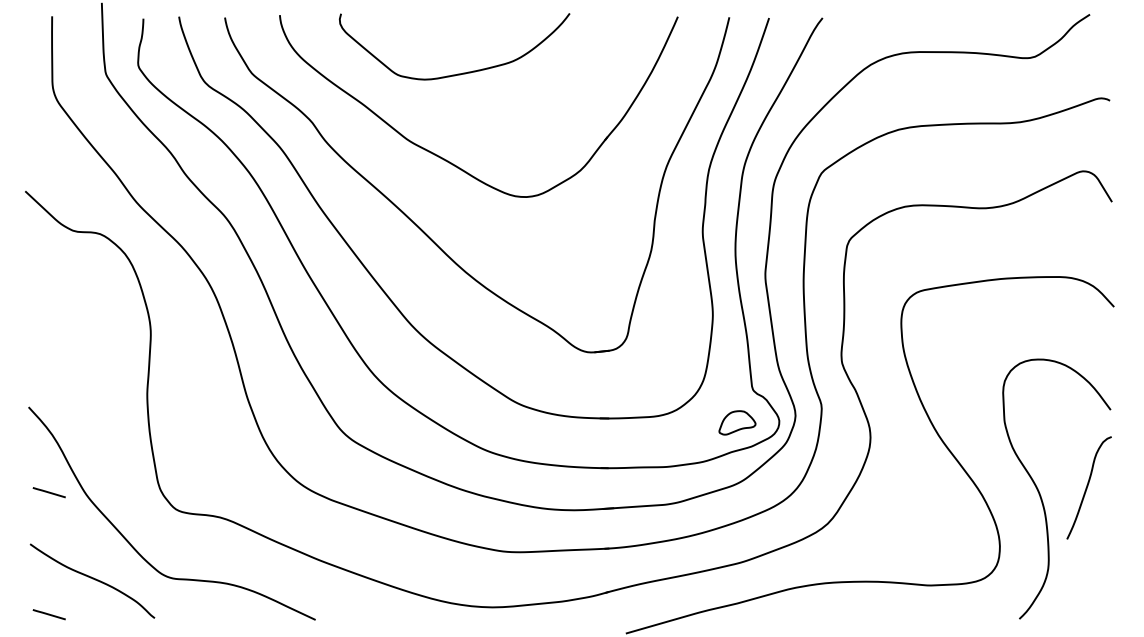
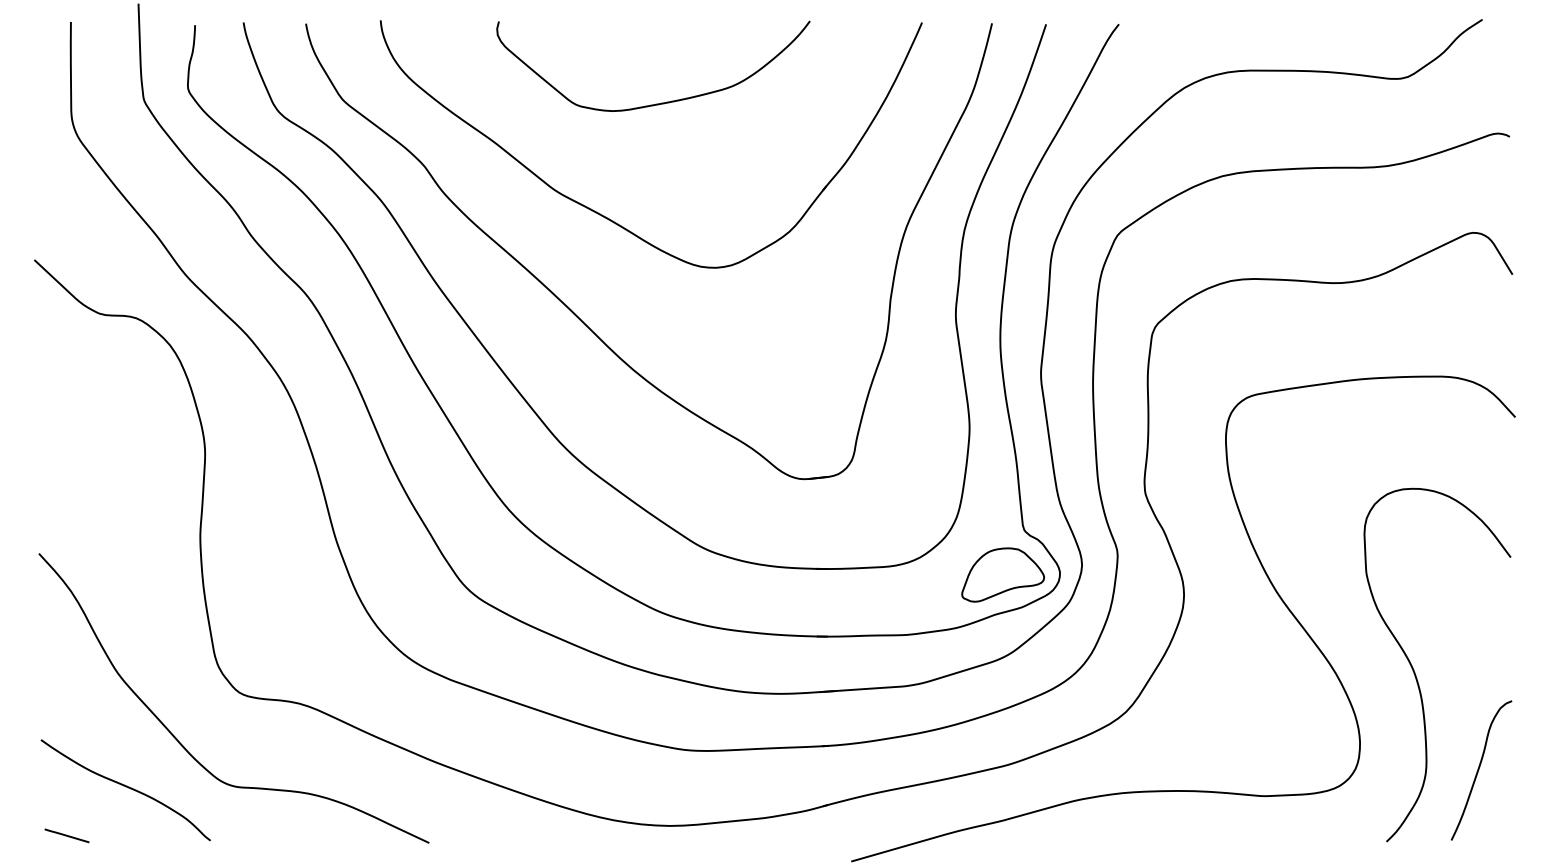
curve: (460, 73) -> (661, 102), moved
part: (737, 422) -> (1002, 574), size x1.67
curve: (1087, 487) -> (1479, 770), moved
line: (48, 492) -> (66, 669), removed

